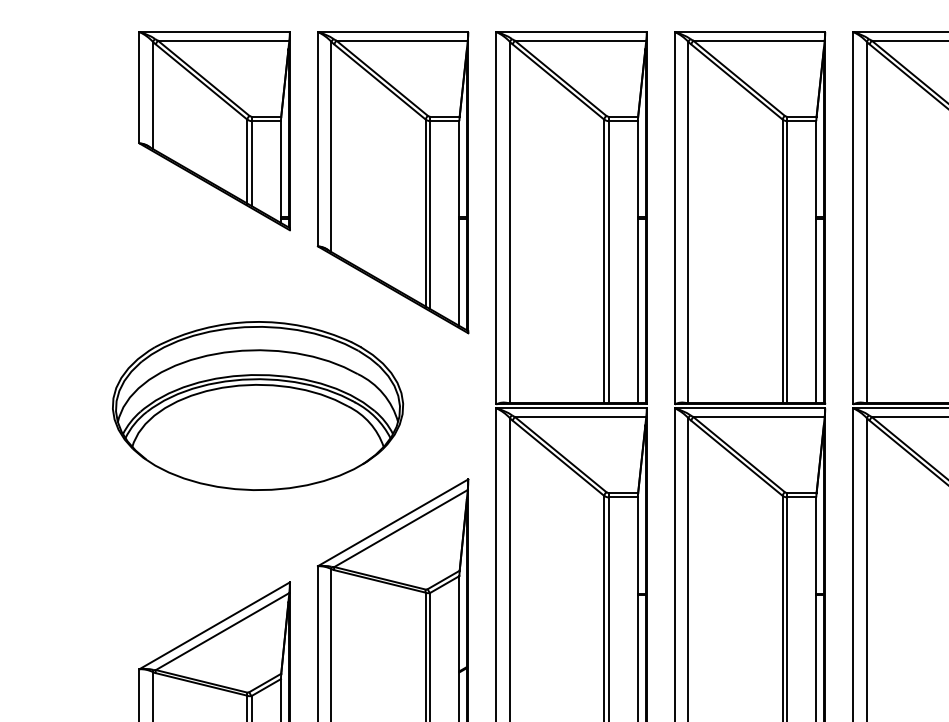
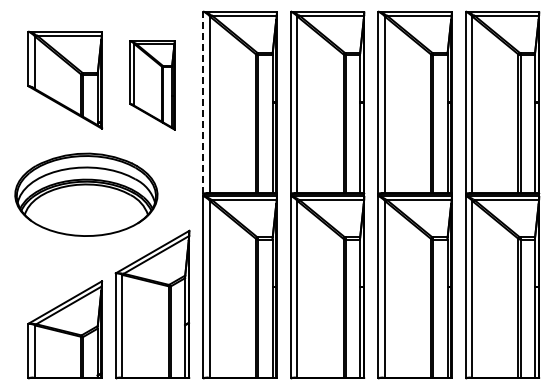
part: (215, 129) -> (65, 79), moved
part: (392, 182) -> (152, 85), size x0.6
line: (496, 217) -> (203, 102), solid -> dashed

